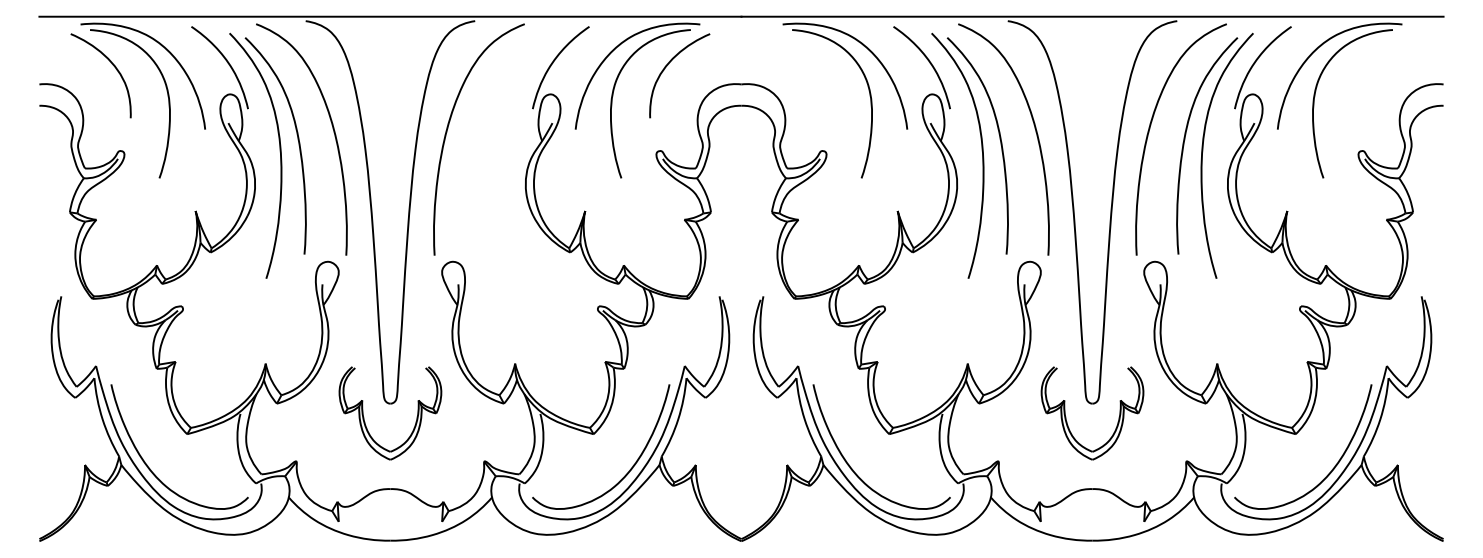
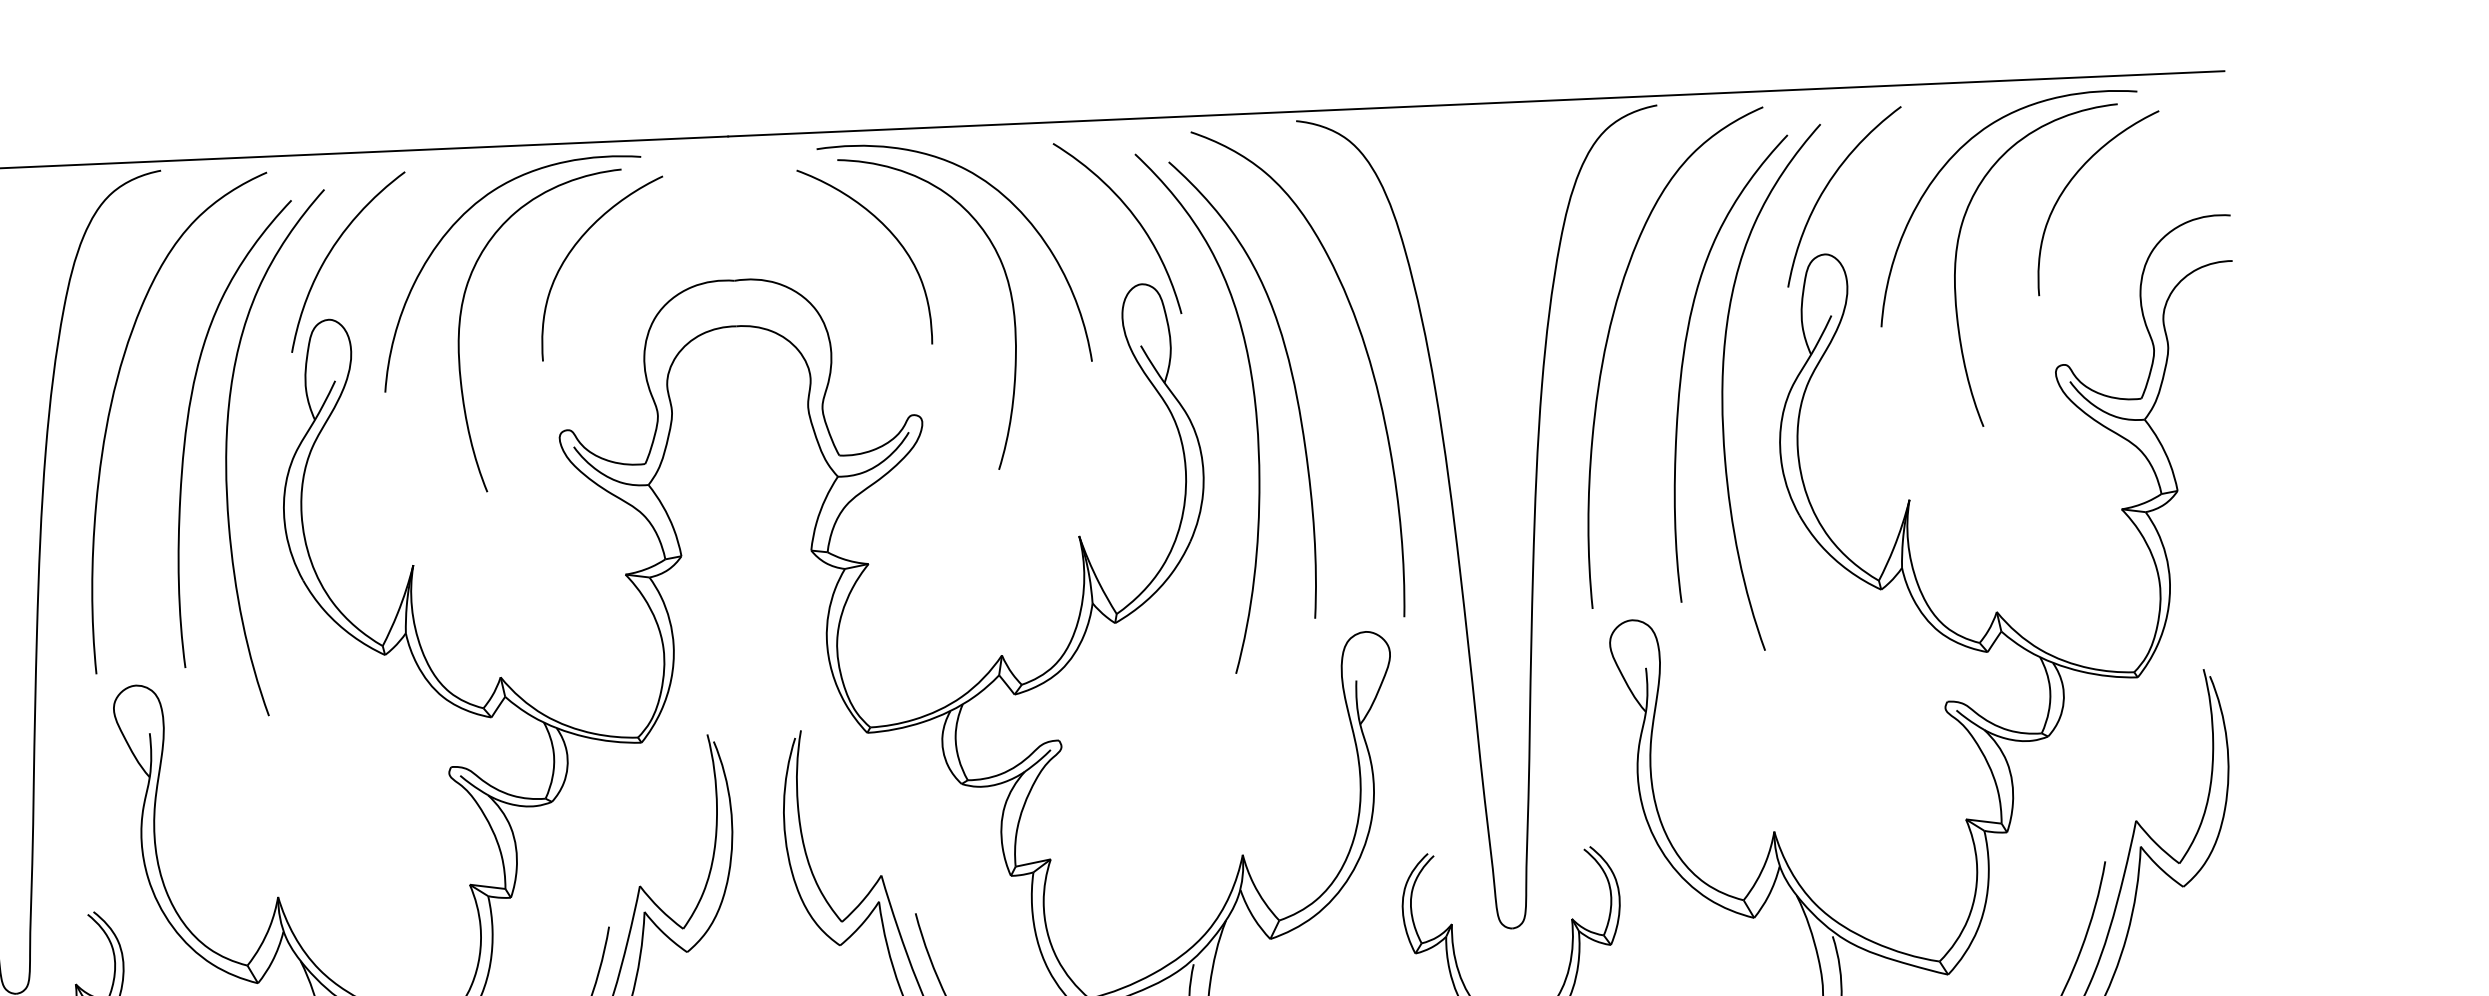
curve: (814, 65) -> (888, 233), added
curve: (1370, 65) -> (2073, 181), added
part: (500, 155) -> (227, 454), added

